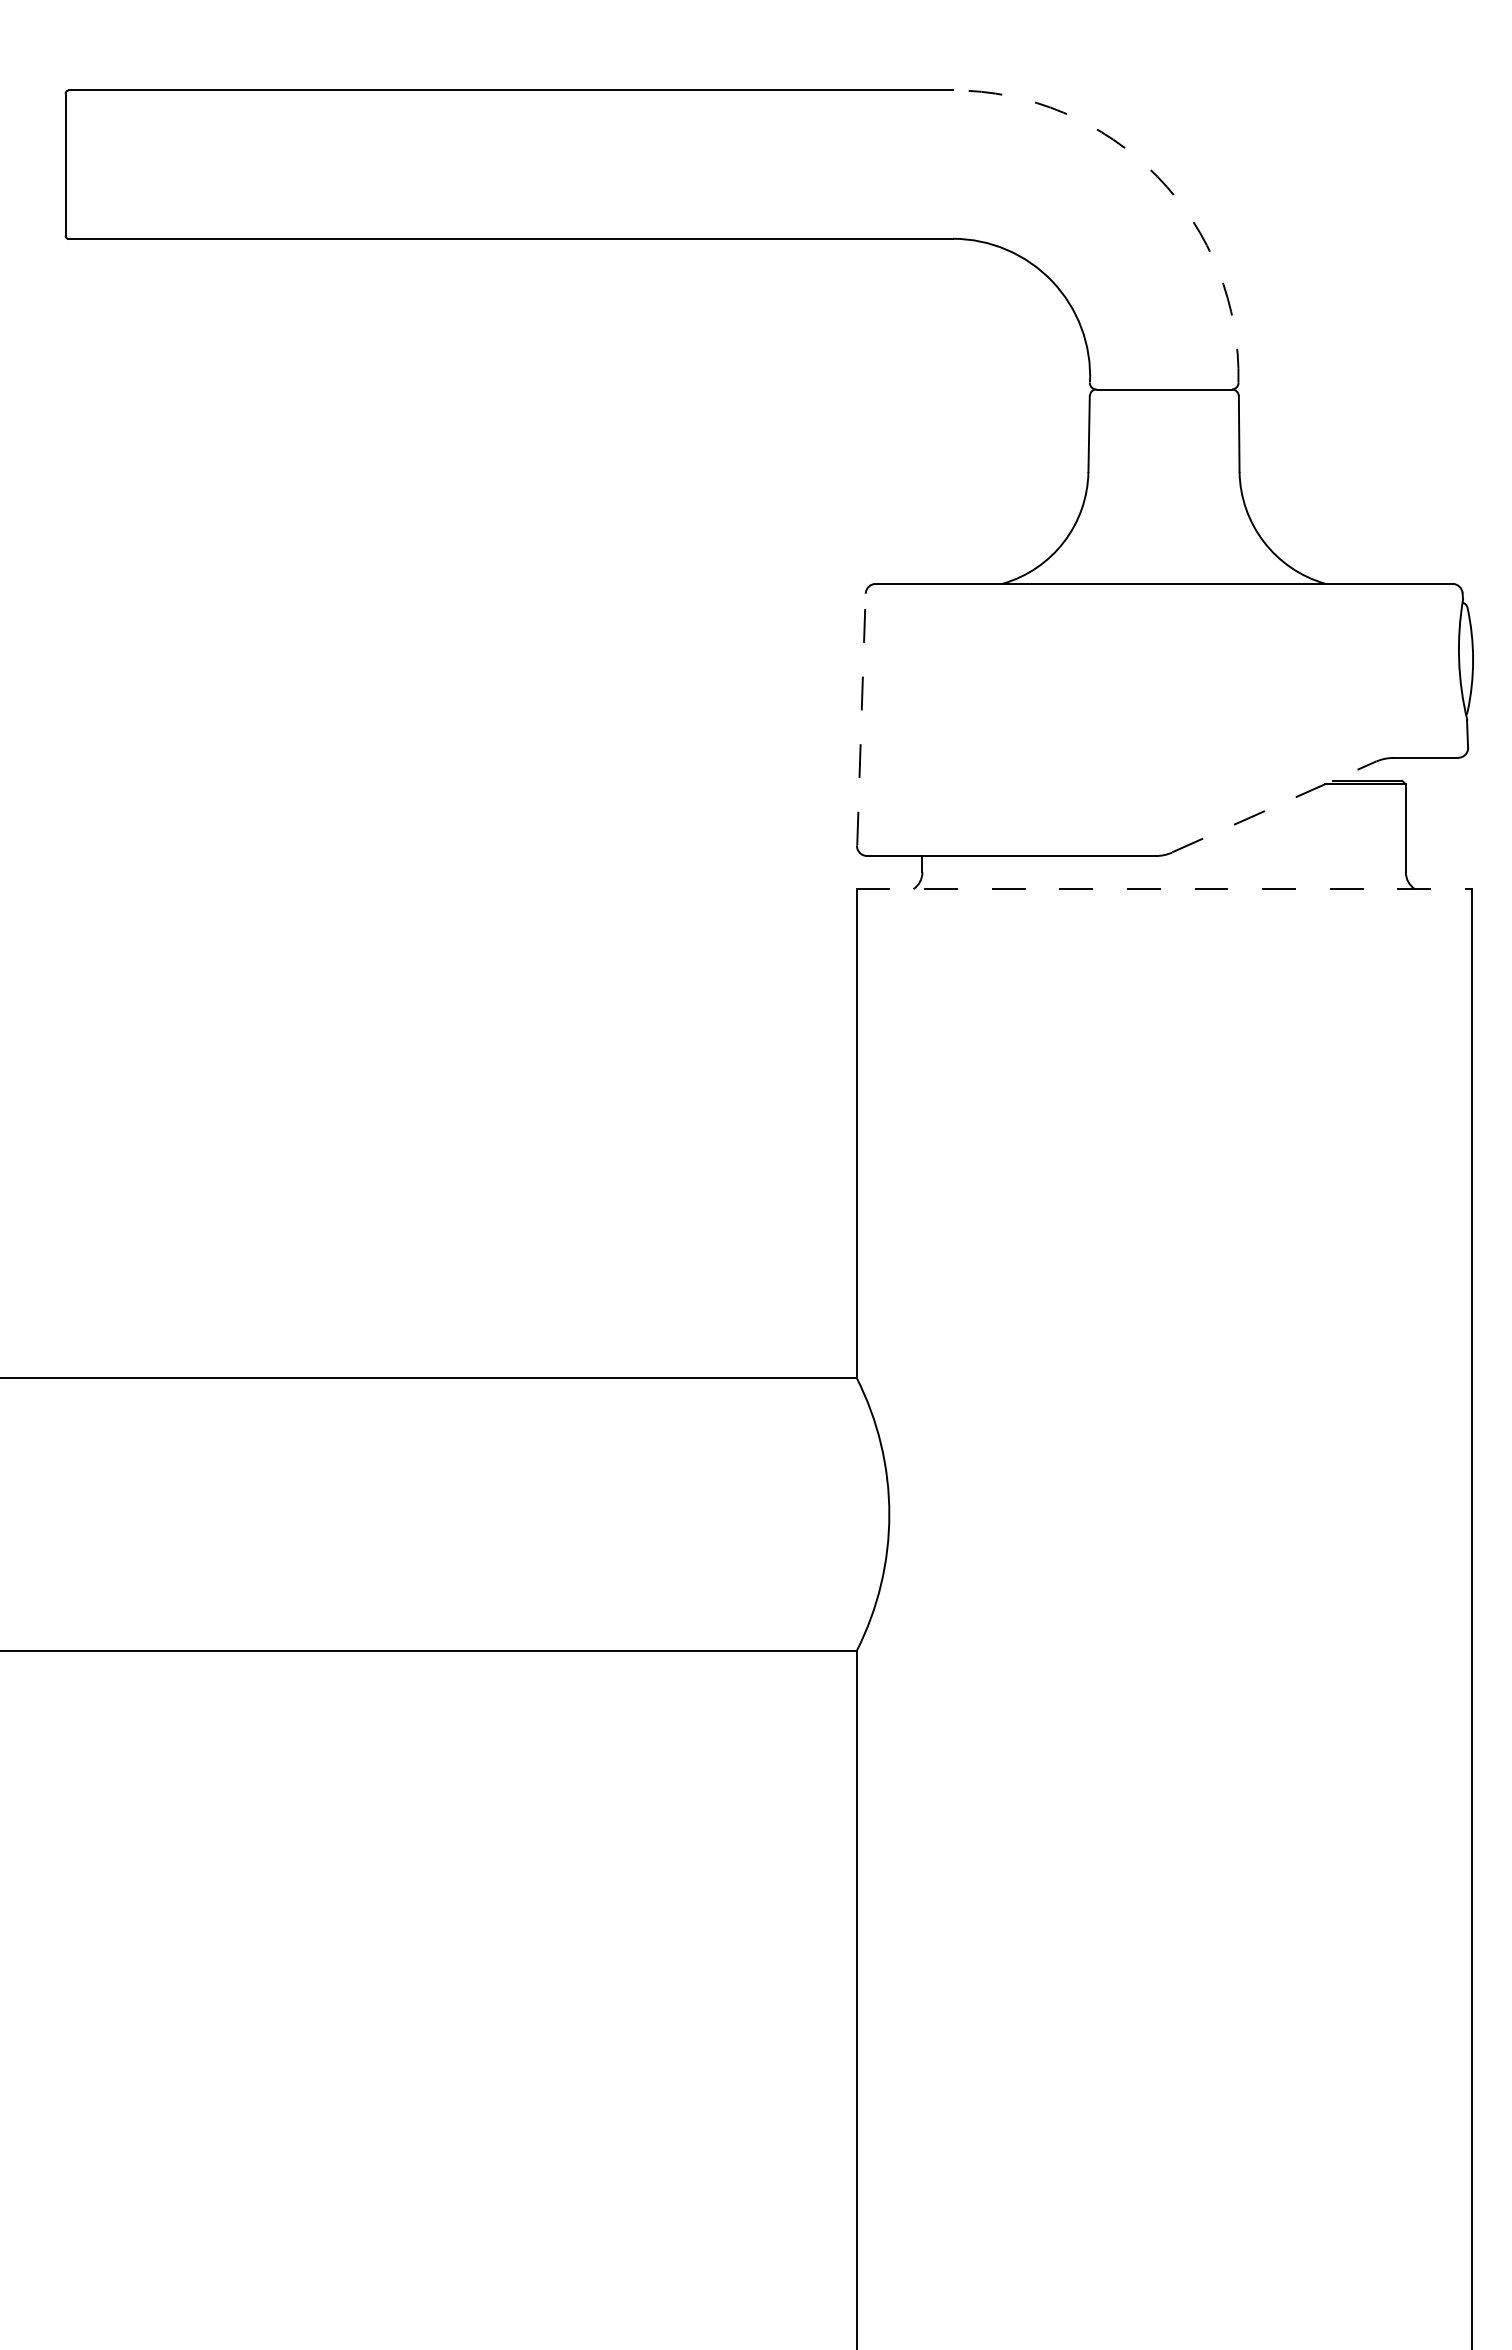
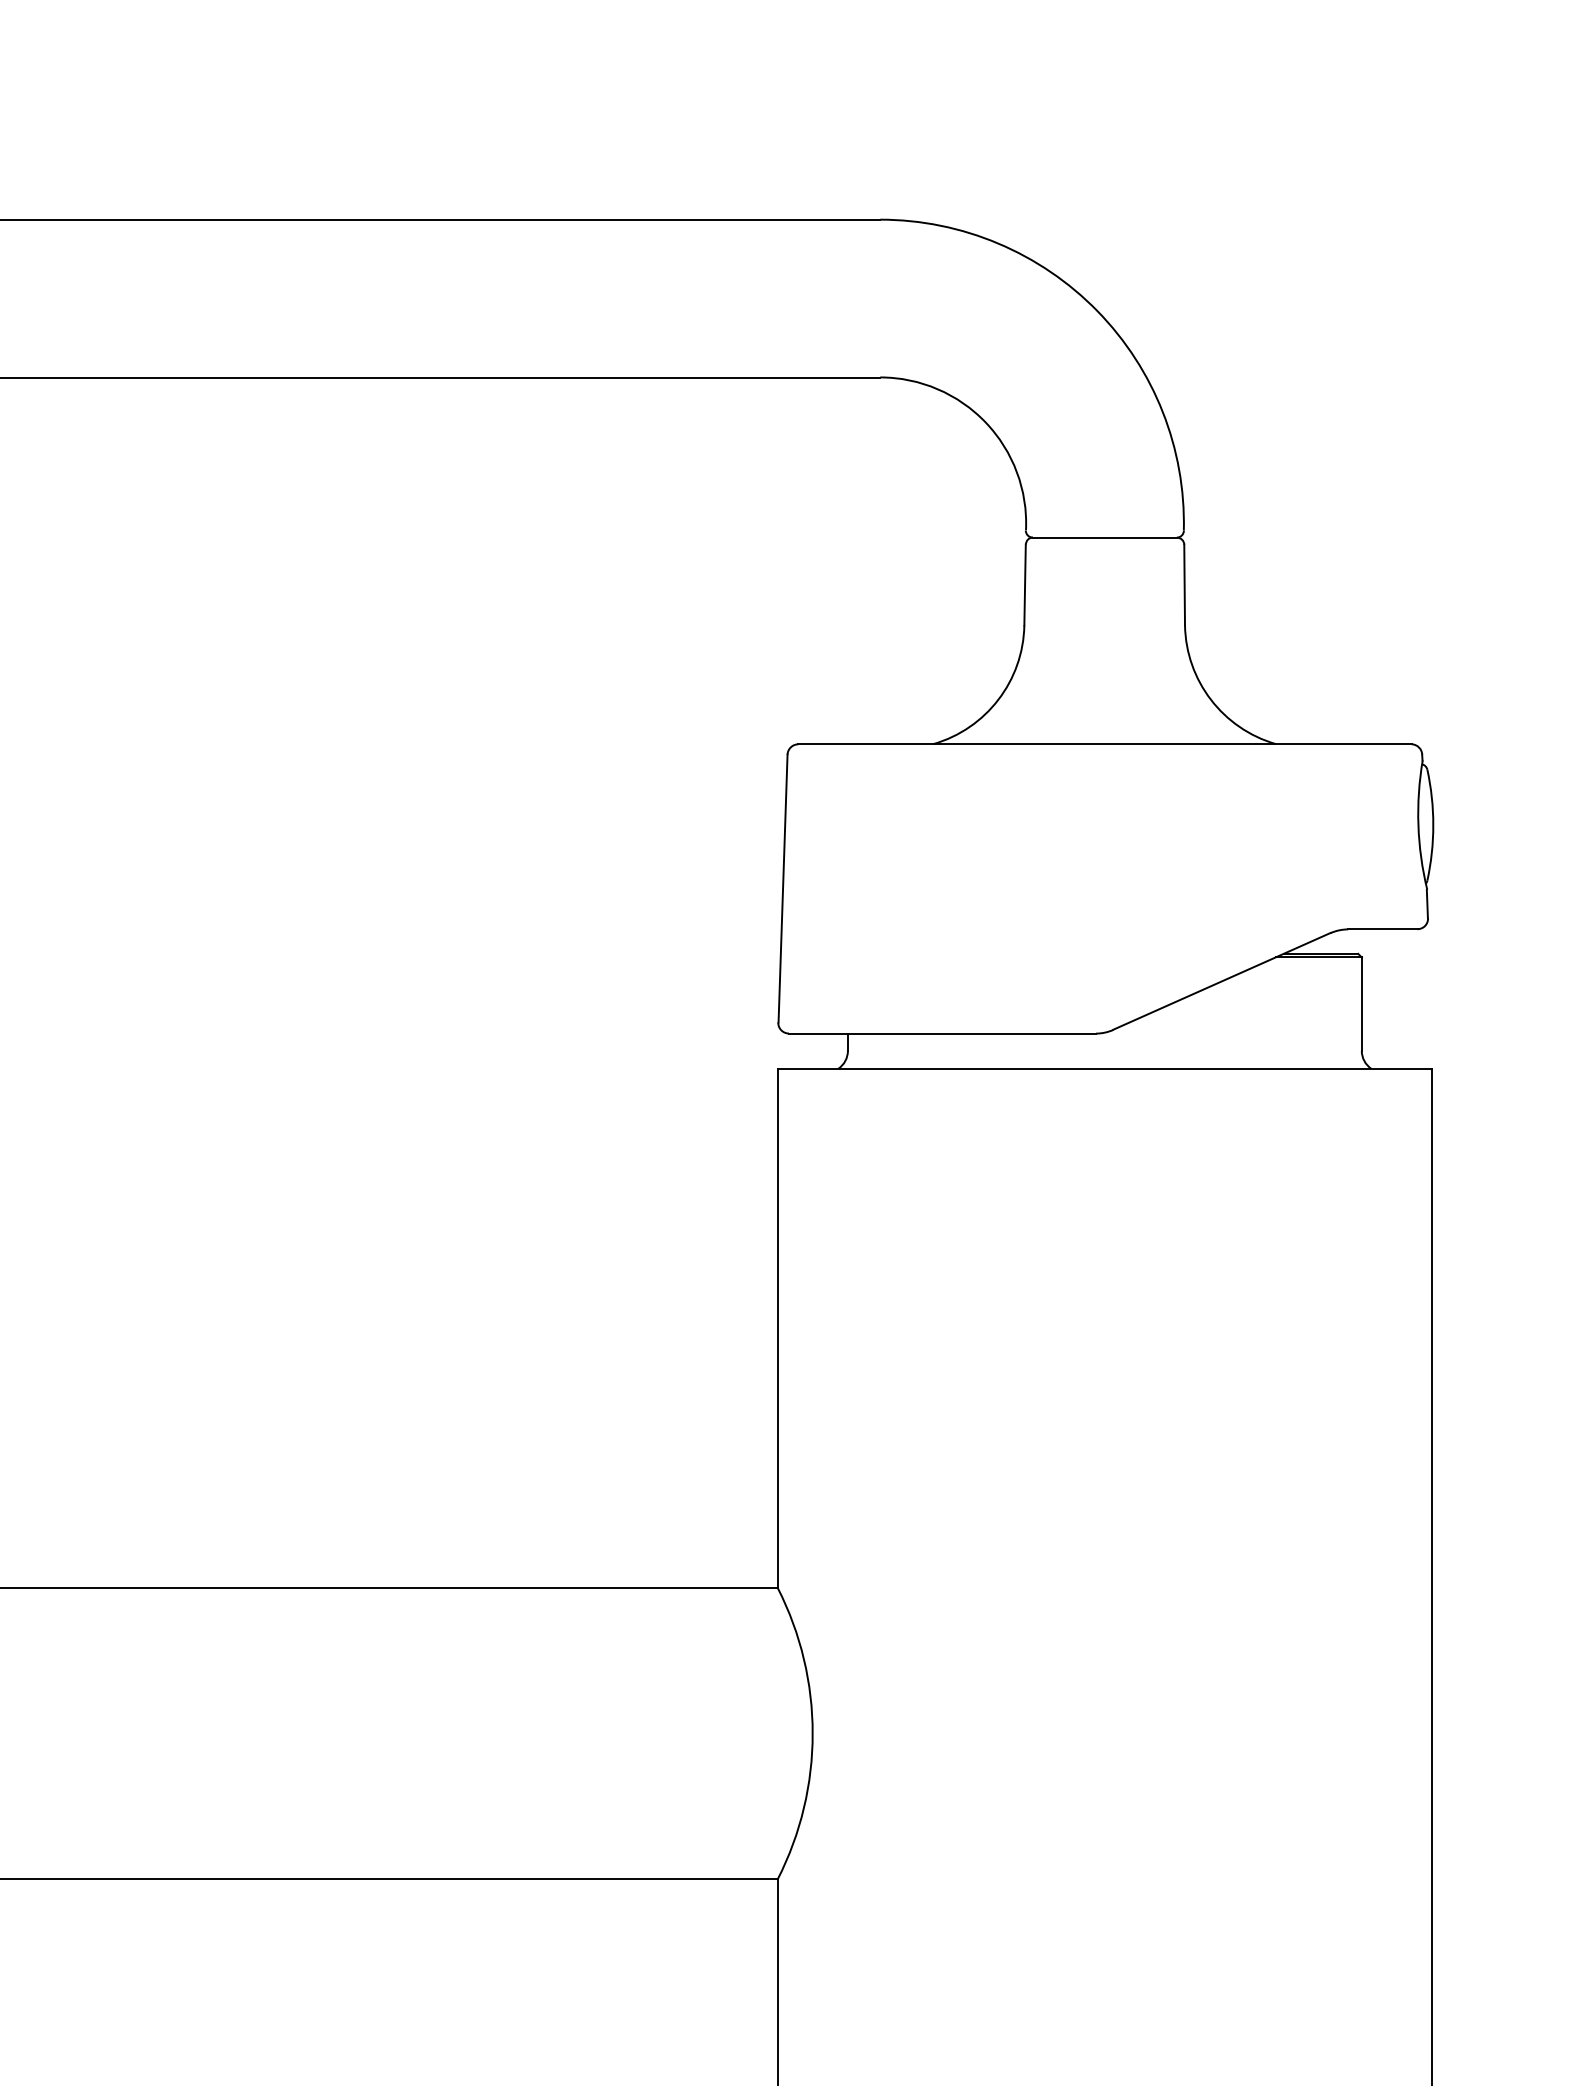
arc: (1157, 176) -> (1097, 311), dashed -> solid
line: (861, 719) -> (783, 888), dashed -> solid
line: (1274, 806) -> (1222, 980), dashed -> solid
line: (1164, 889) -> (1105, 1069), dashed -> solid

